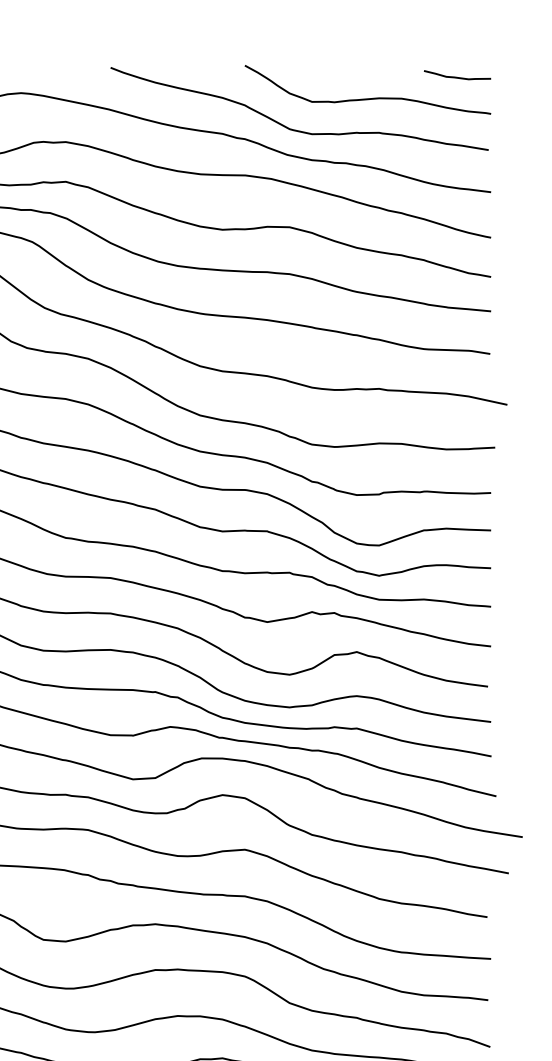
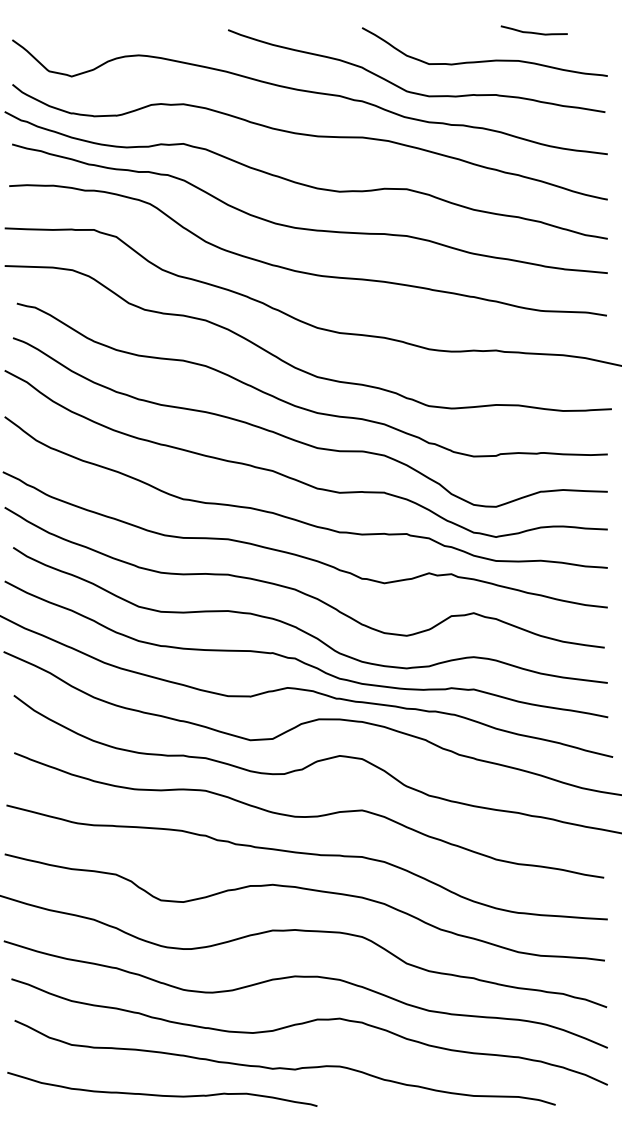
curve: (456, 77) -> (533, 32), moved

